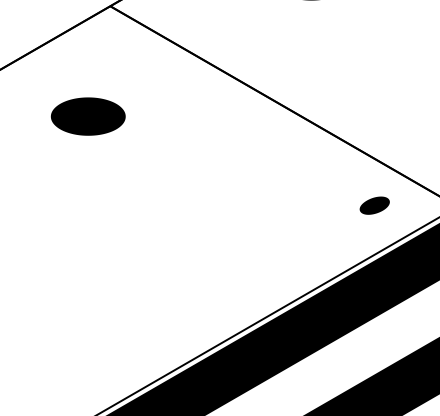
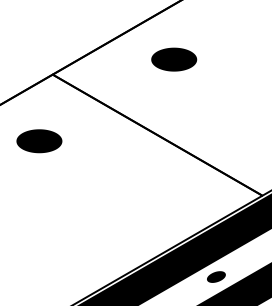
part: (374, 204) -> (216, 276), moved

